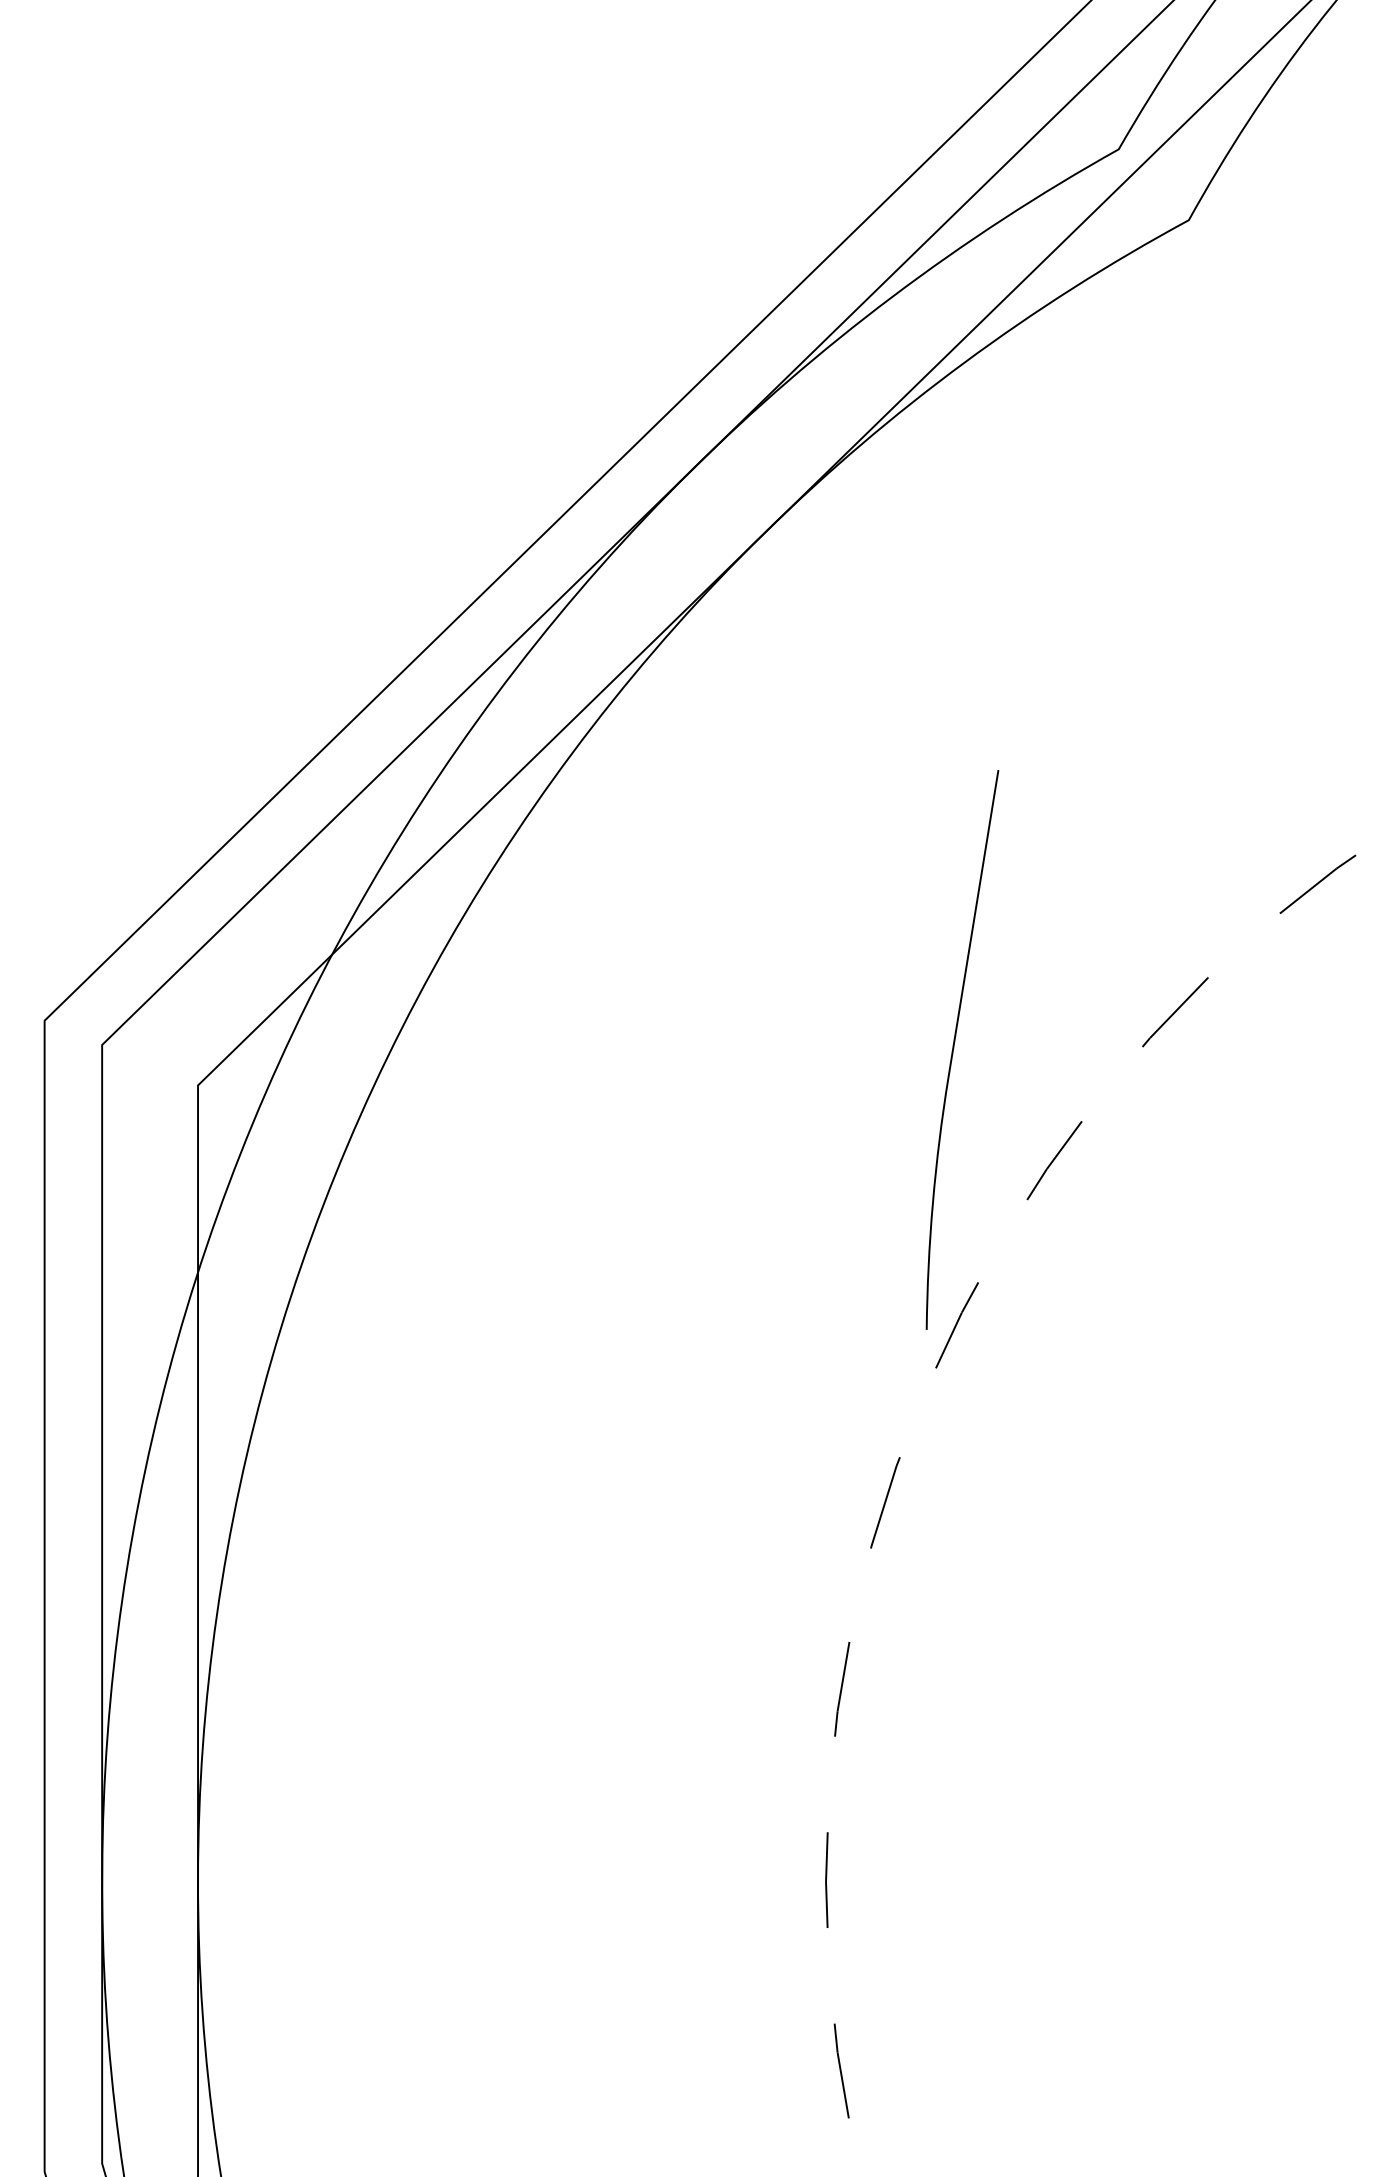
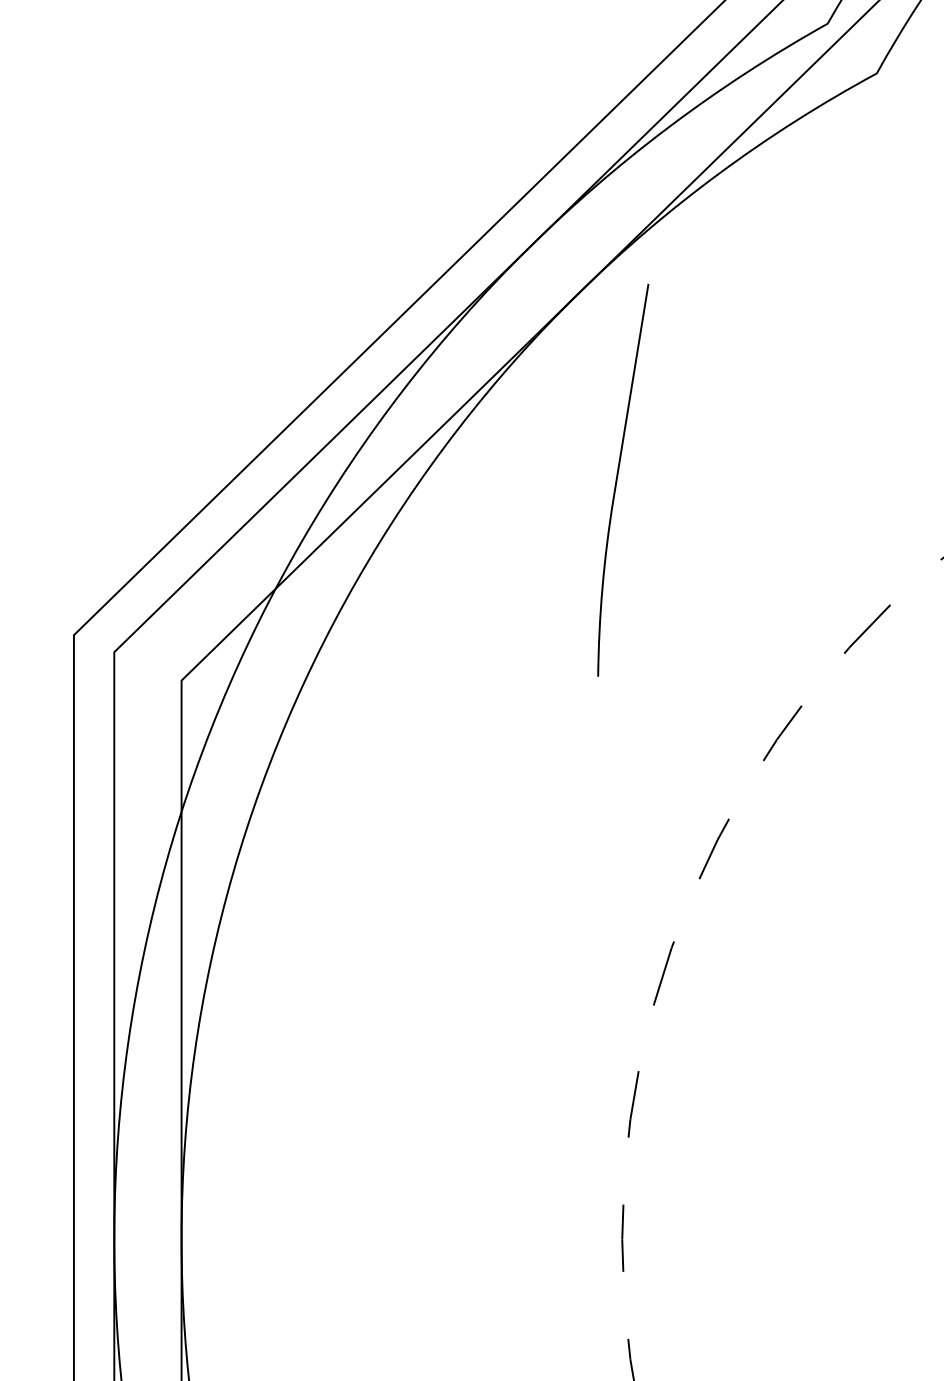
curve: (954, 1048) -> (617, 479), moved

